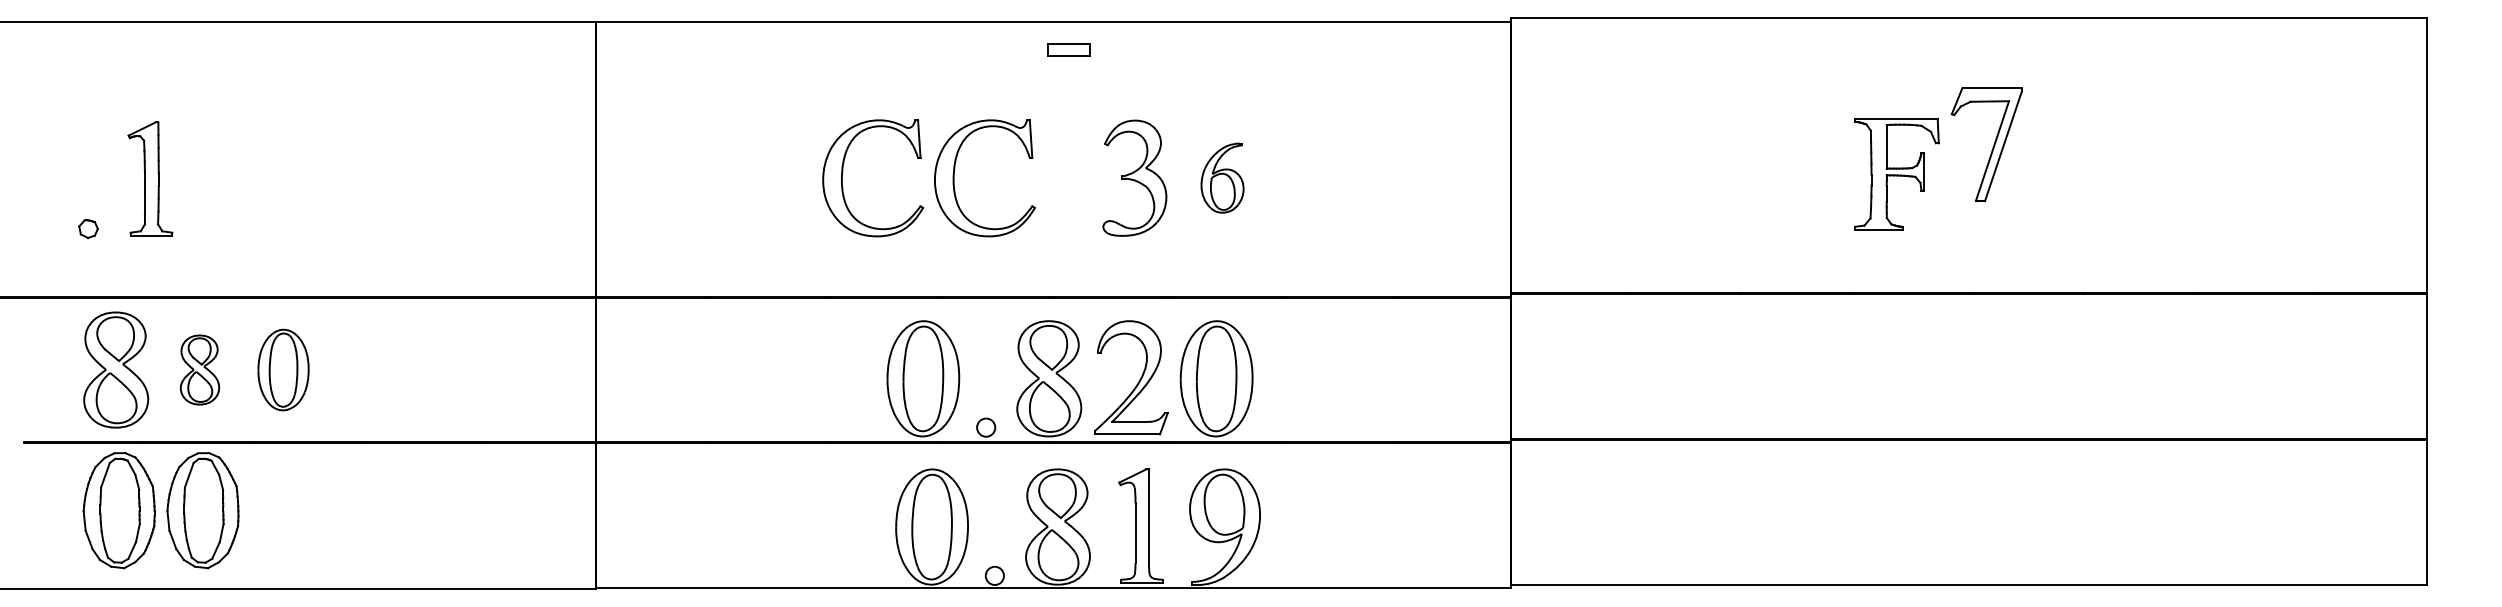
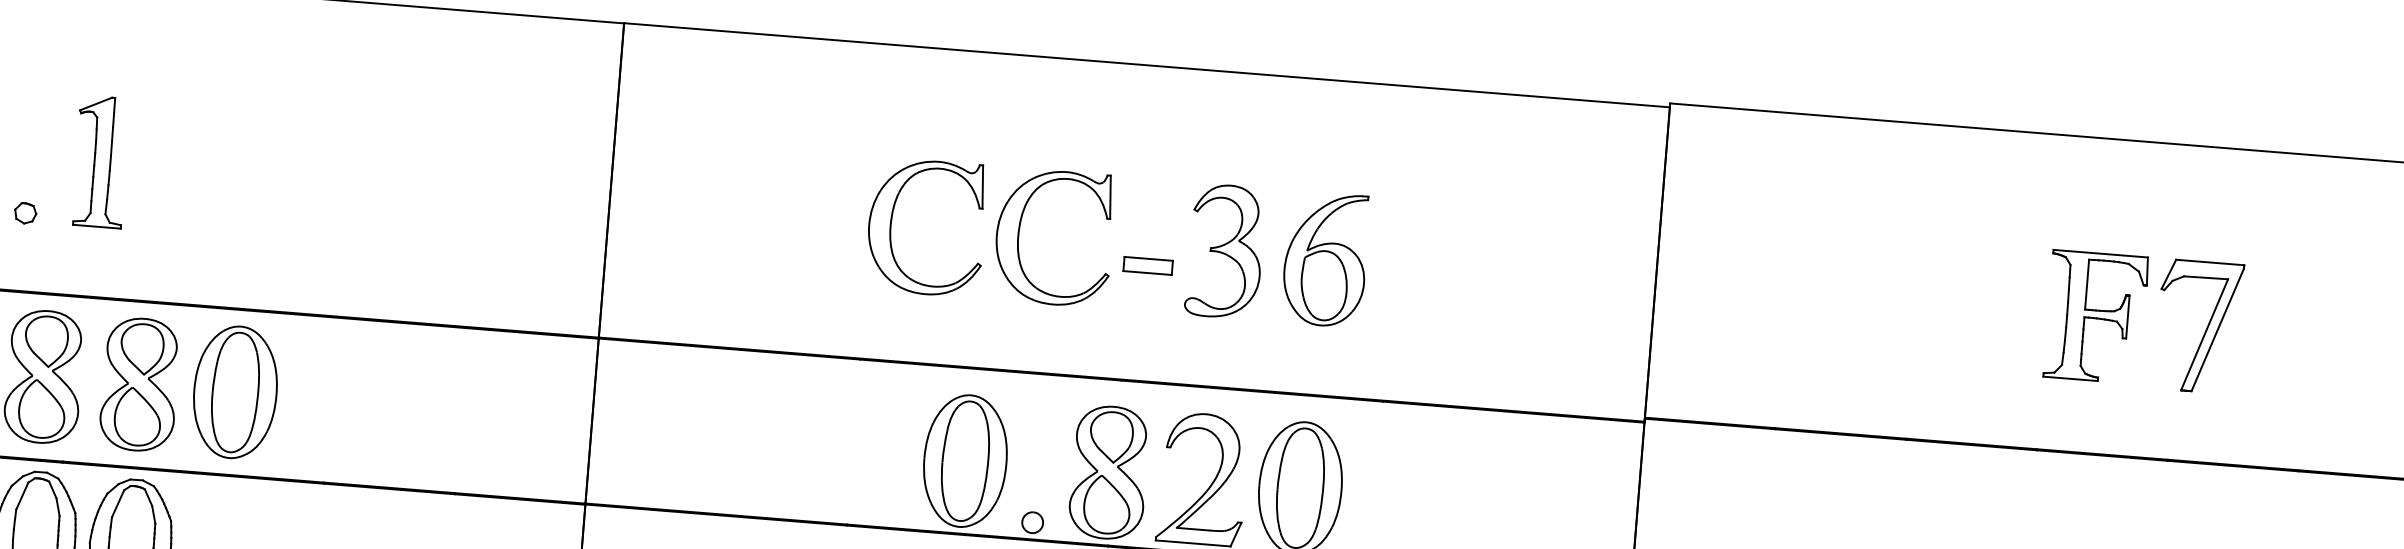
part: (1068, 49) -> (1148, 265), moved
part: (1992, 147) -> (2204, 330), moved
part: (1222, 177) -> (1325, 258), size x1.67
part: (199, 369) -> (139, 383), size x1.67
part: (283, 369) -> (235, 391), size x1.43

